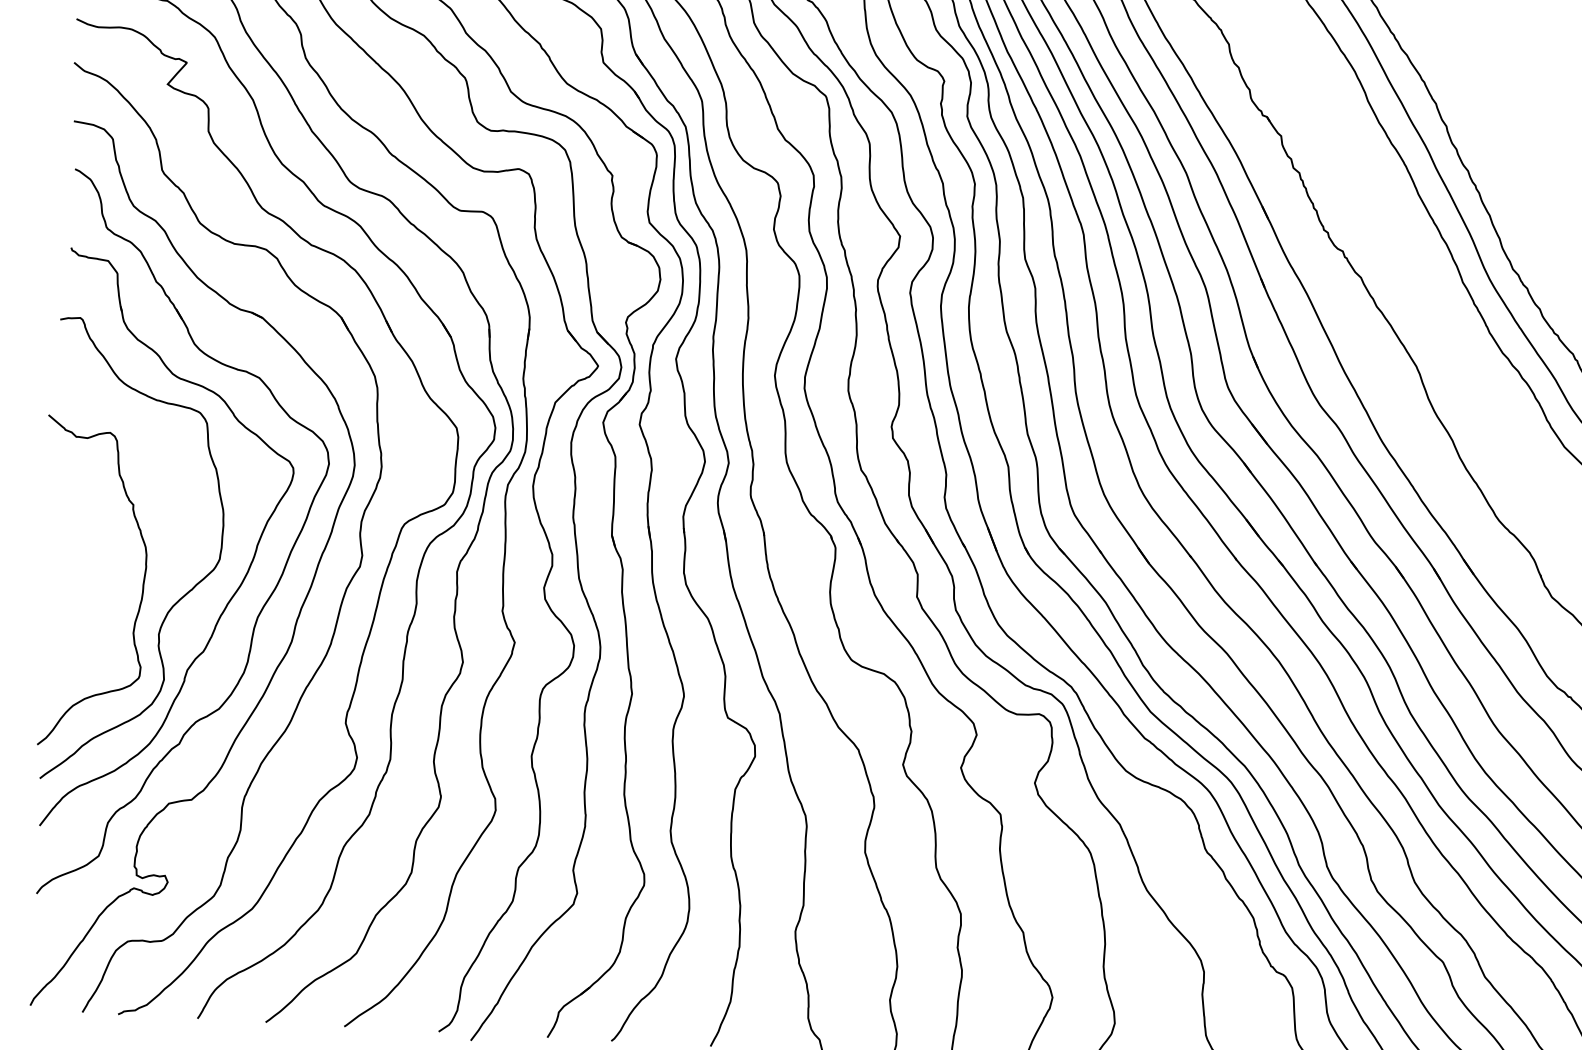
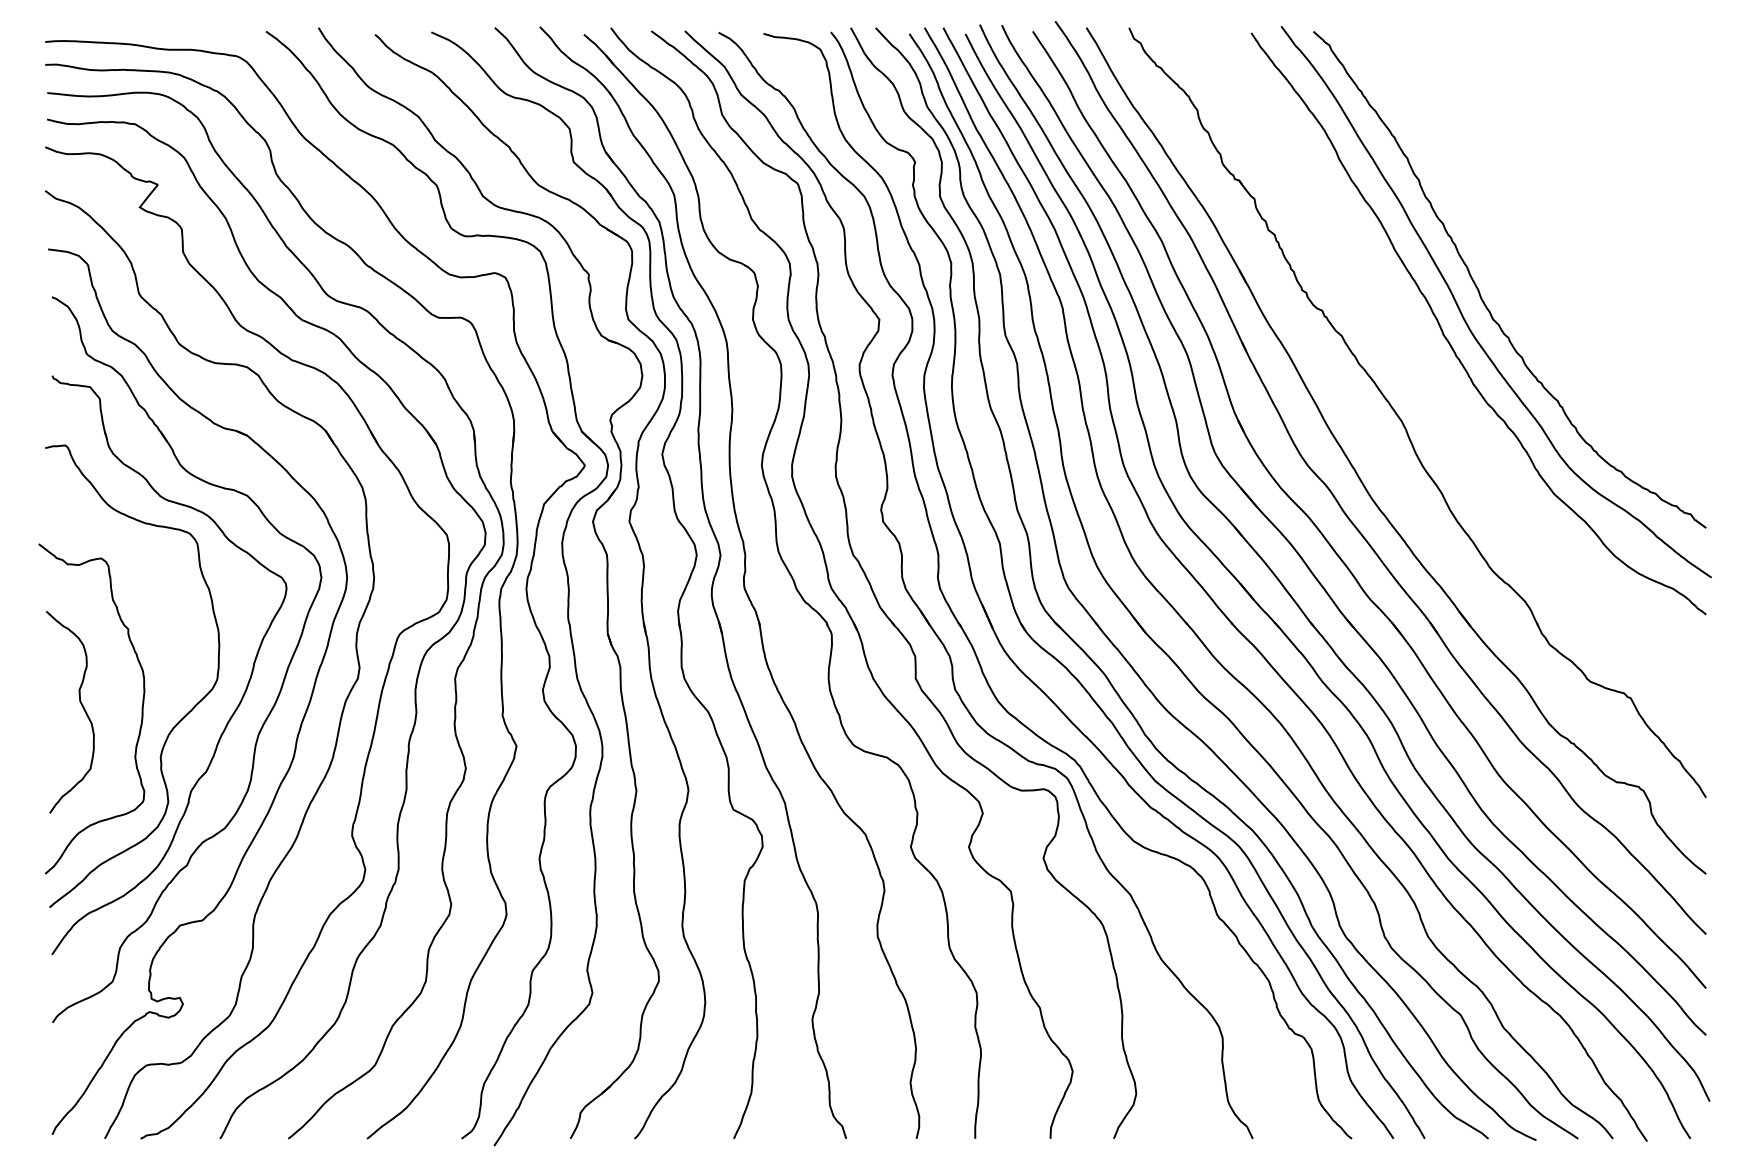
curve: (82, 579) -> (81, 706), added

